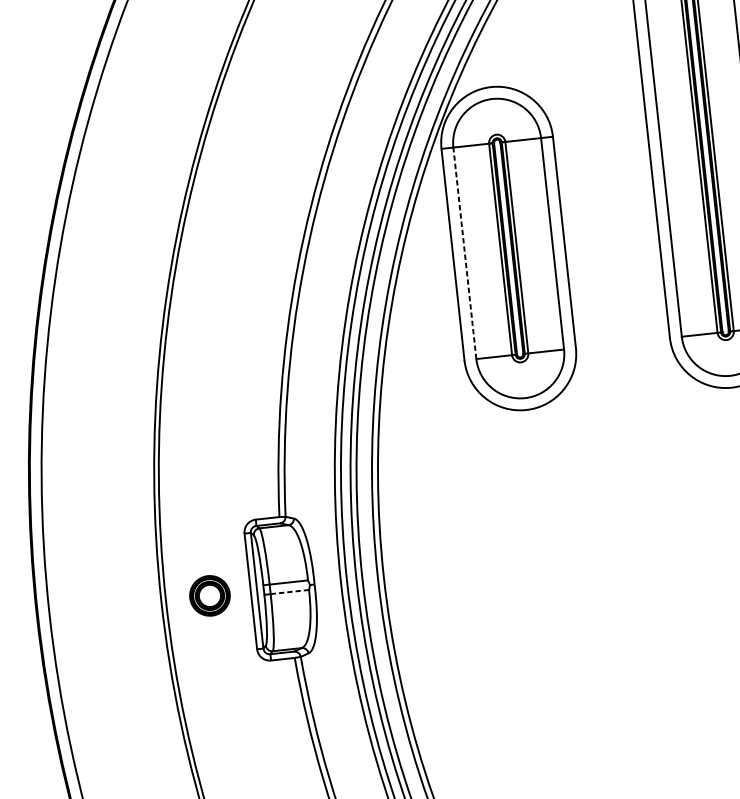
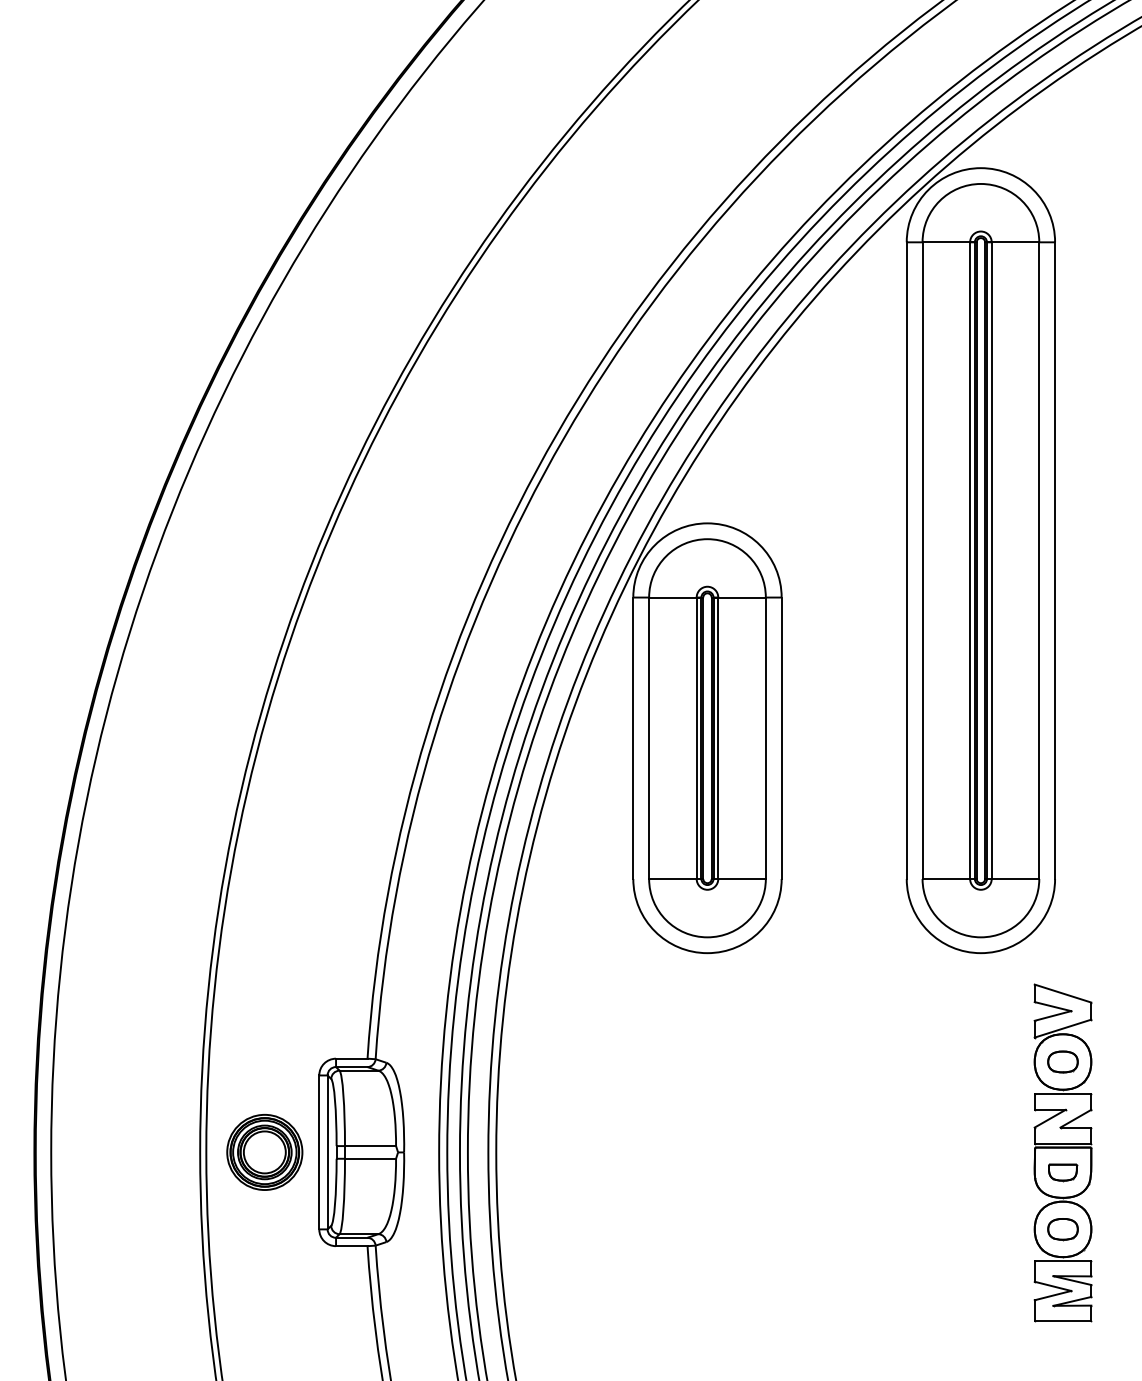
line: (465, 253) -> (649, 738), dashed -> solid
line: (289, 591) -> (370, 1158), dashed -> solid
part: (209, 595) -> (264, 1152), size x1.43

